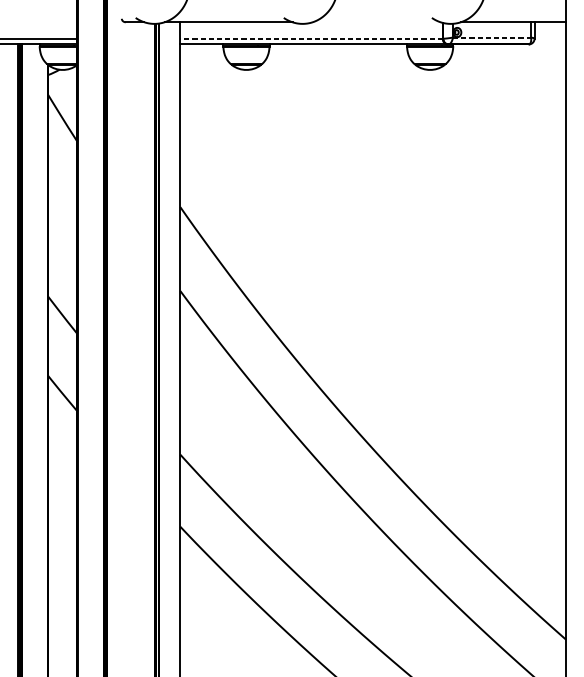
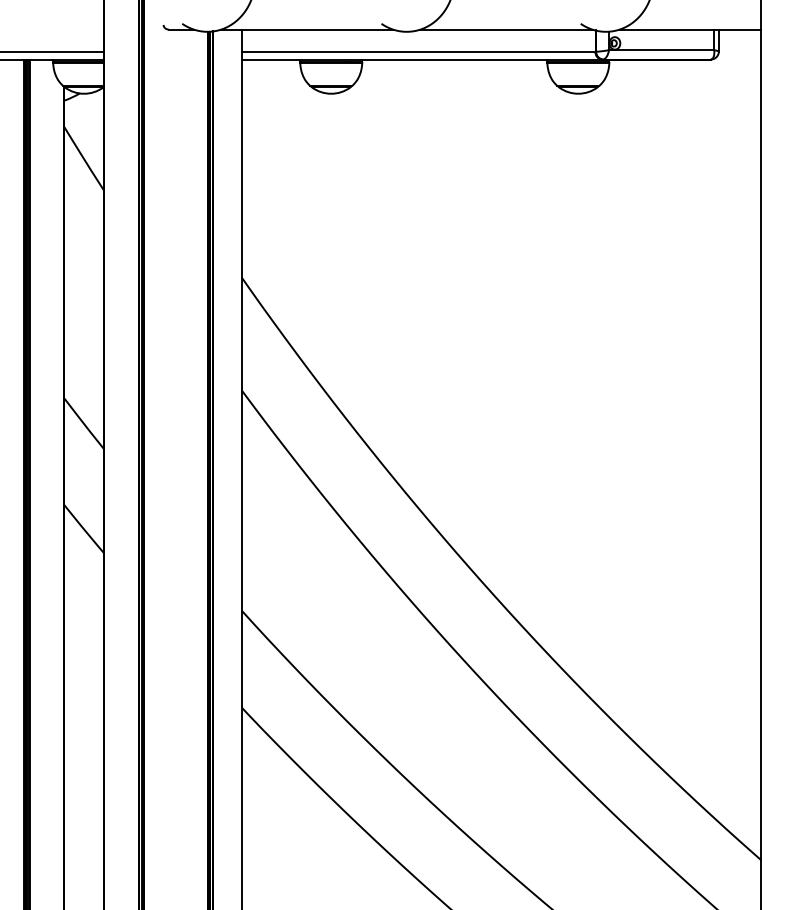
line: (376, 22) -> (506, 29), added
line: (491, 37) -> (661, 50), dashed -> solid
line: (311, 38) -> (418, 51), dashed -> solid

